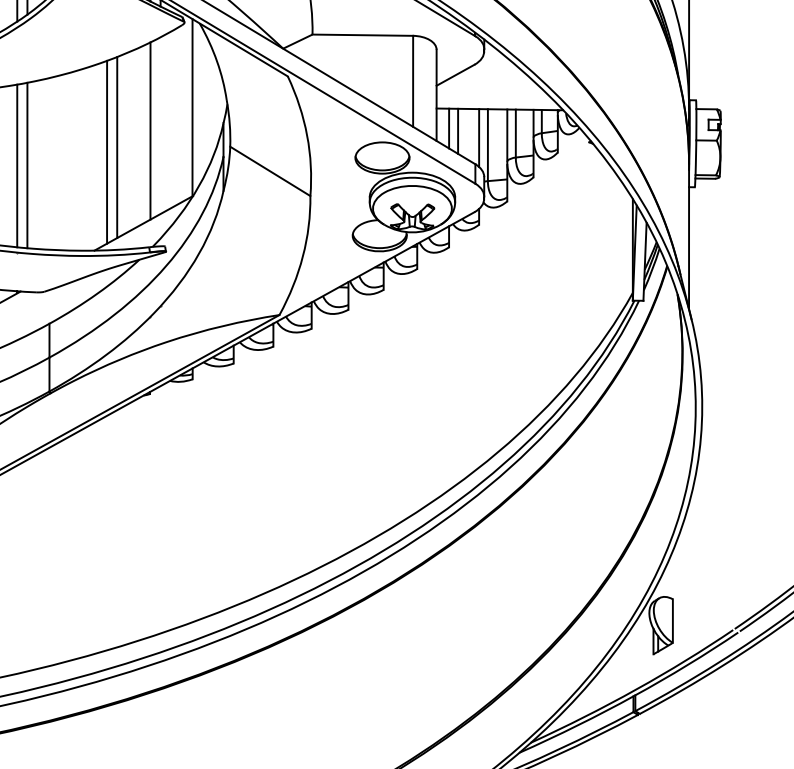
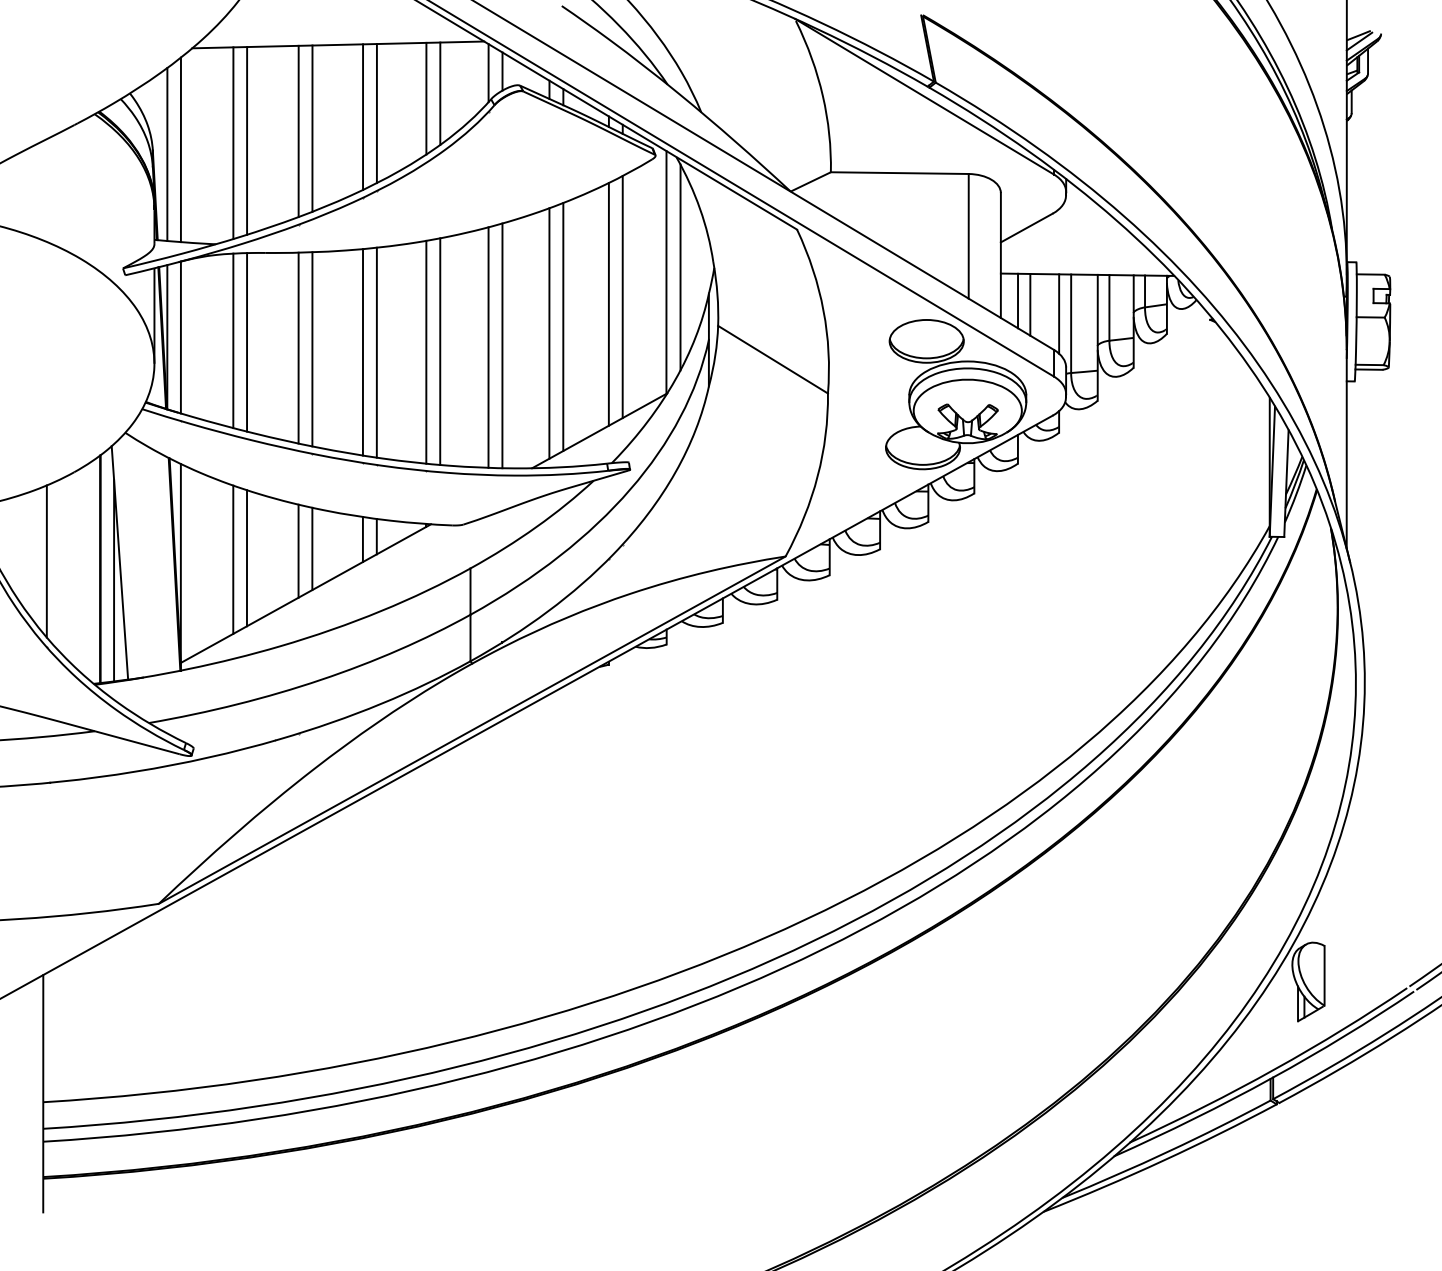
line: (202, 104) -> (680, 267), added
line: (160, 125) -> (622, 297), added
line: (72, 161) -> (502, 345), added
line: (62, 162) -> (488, 347), added

